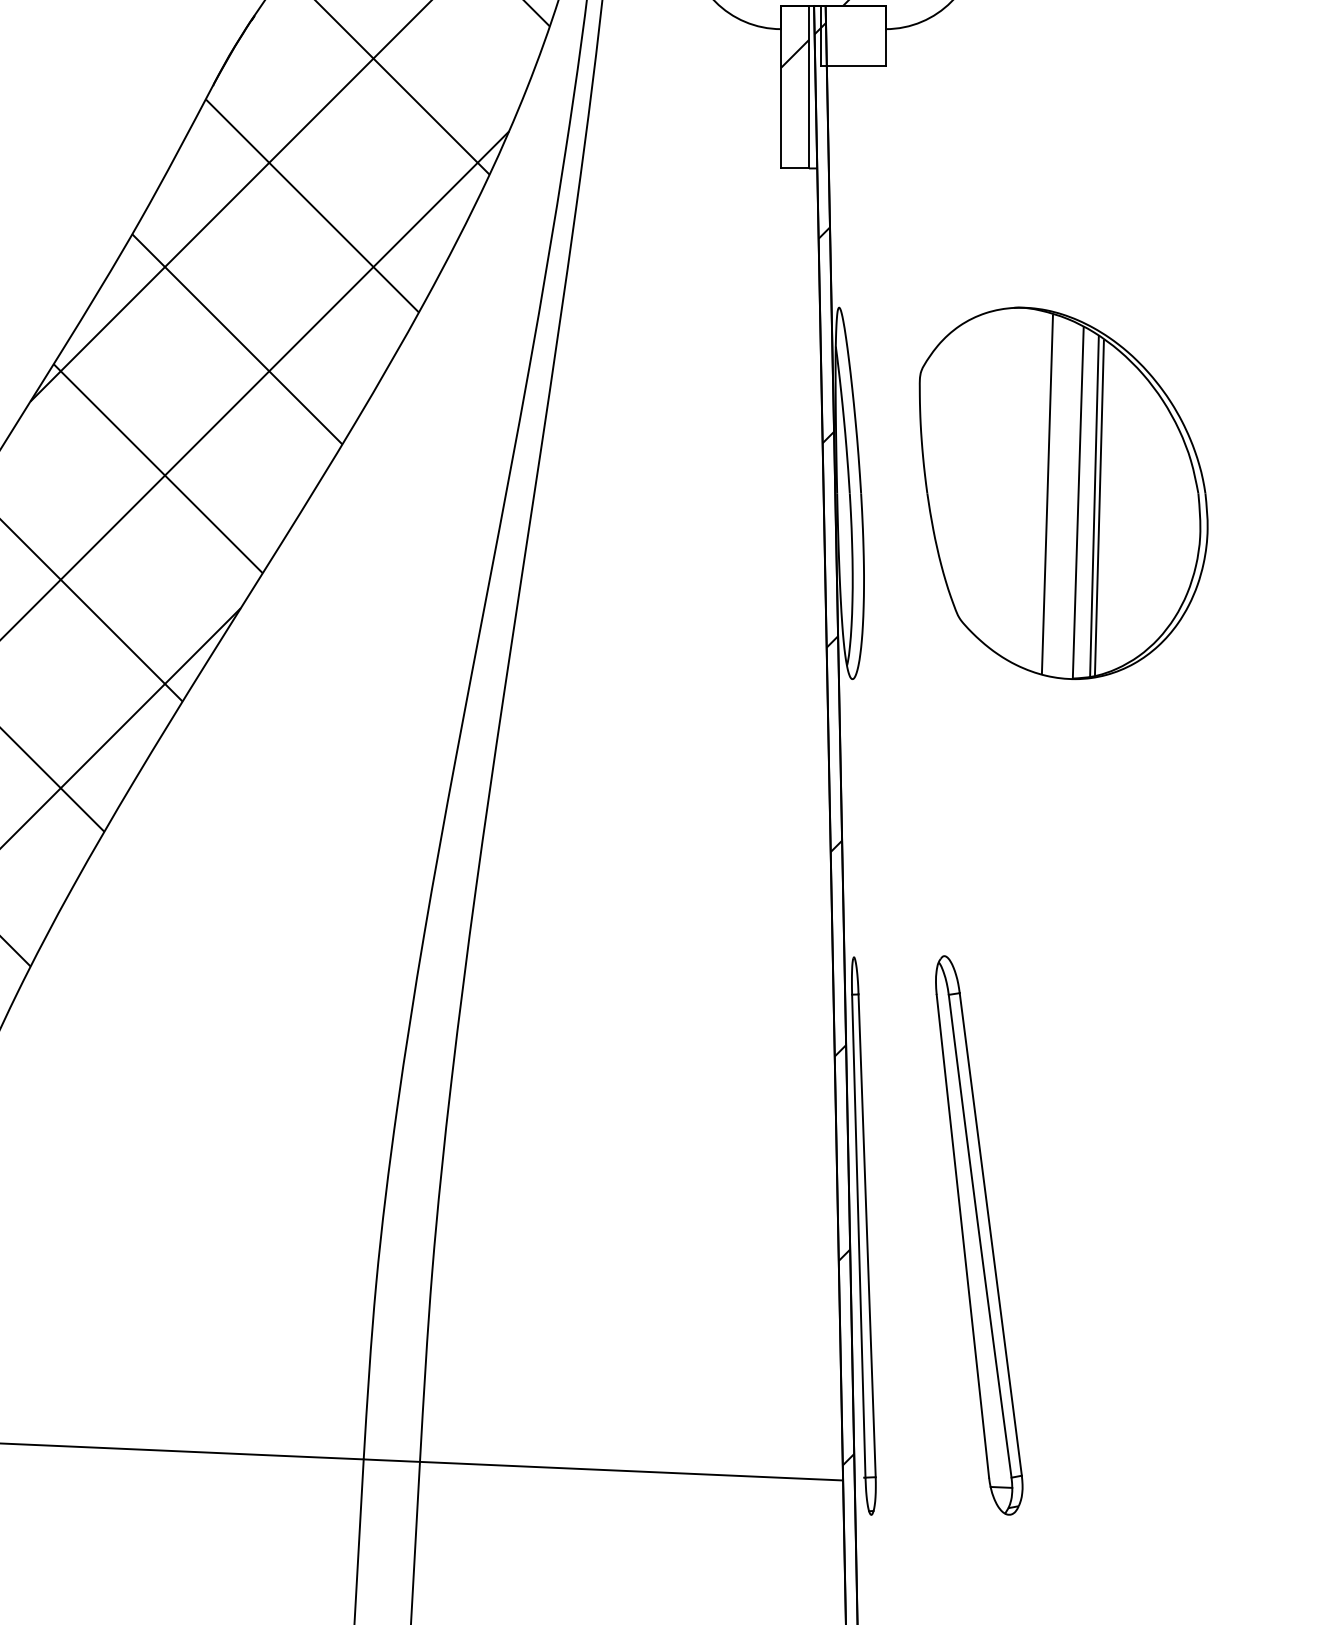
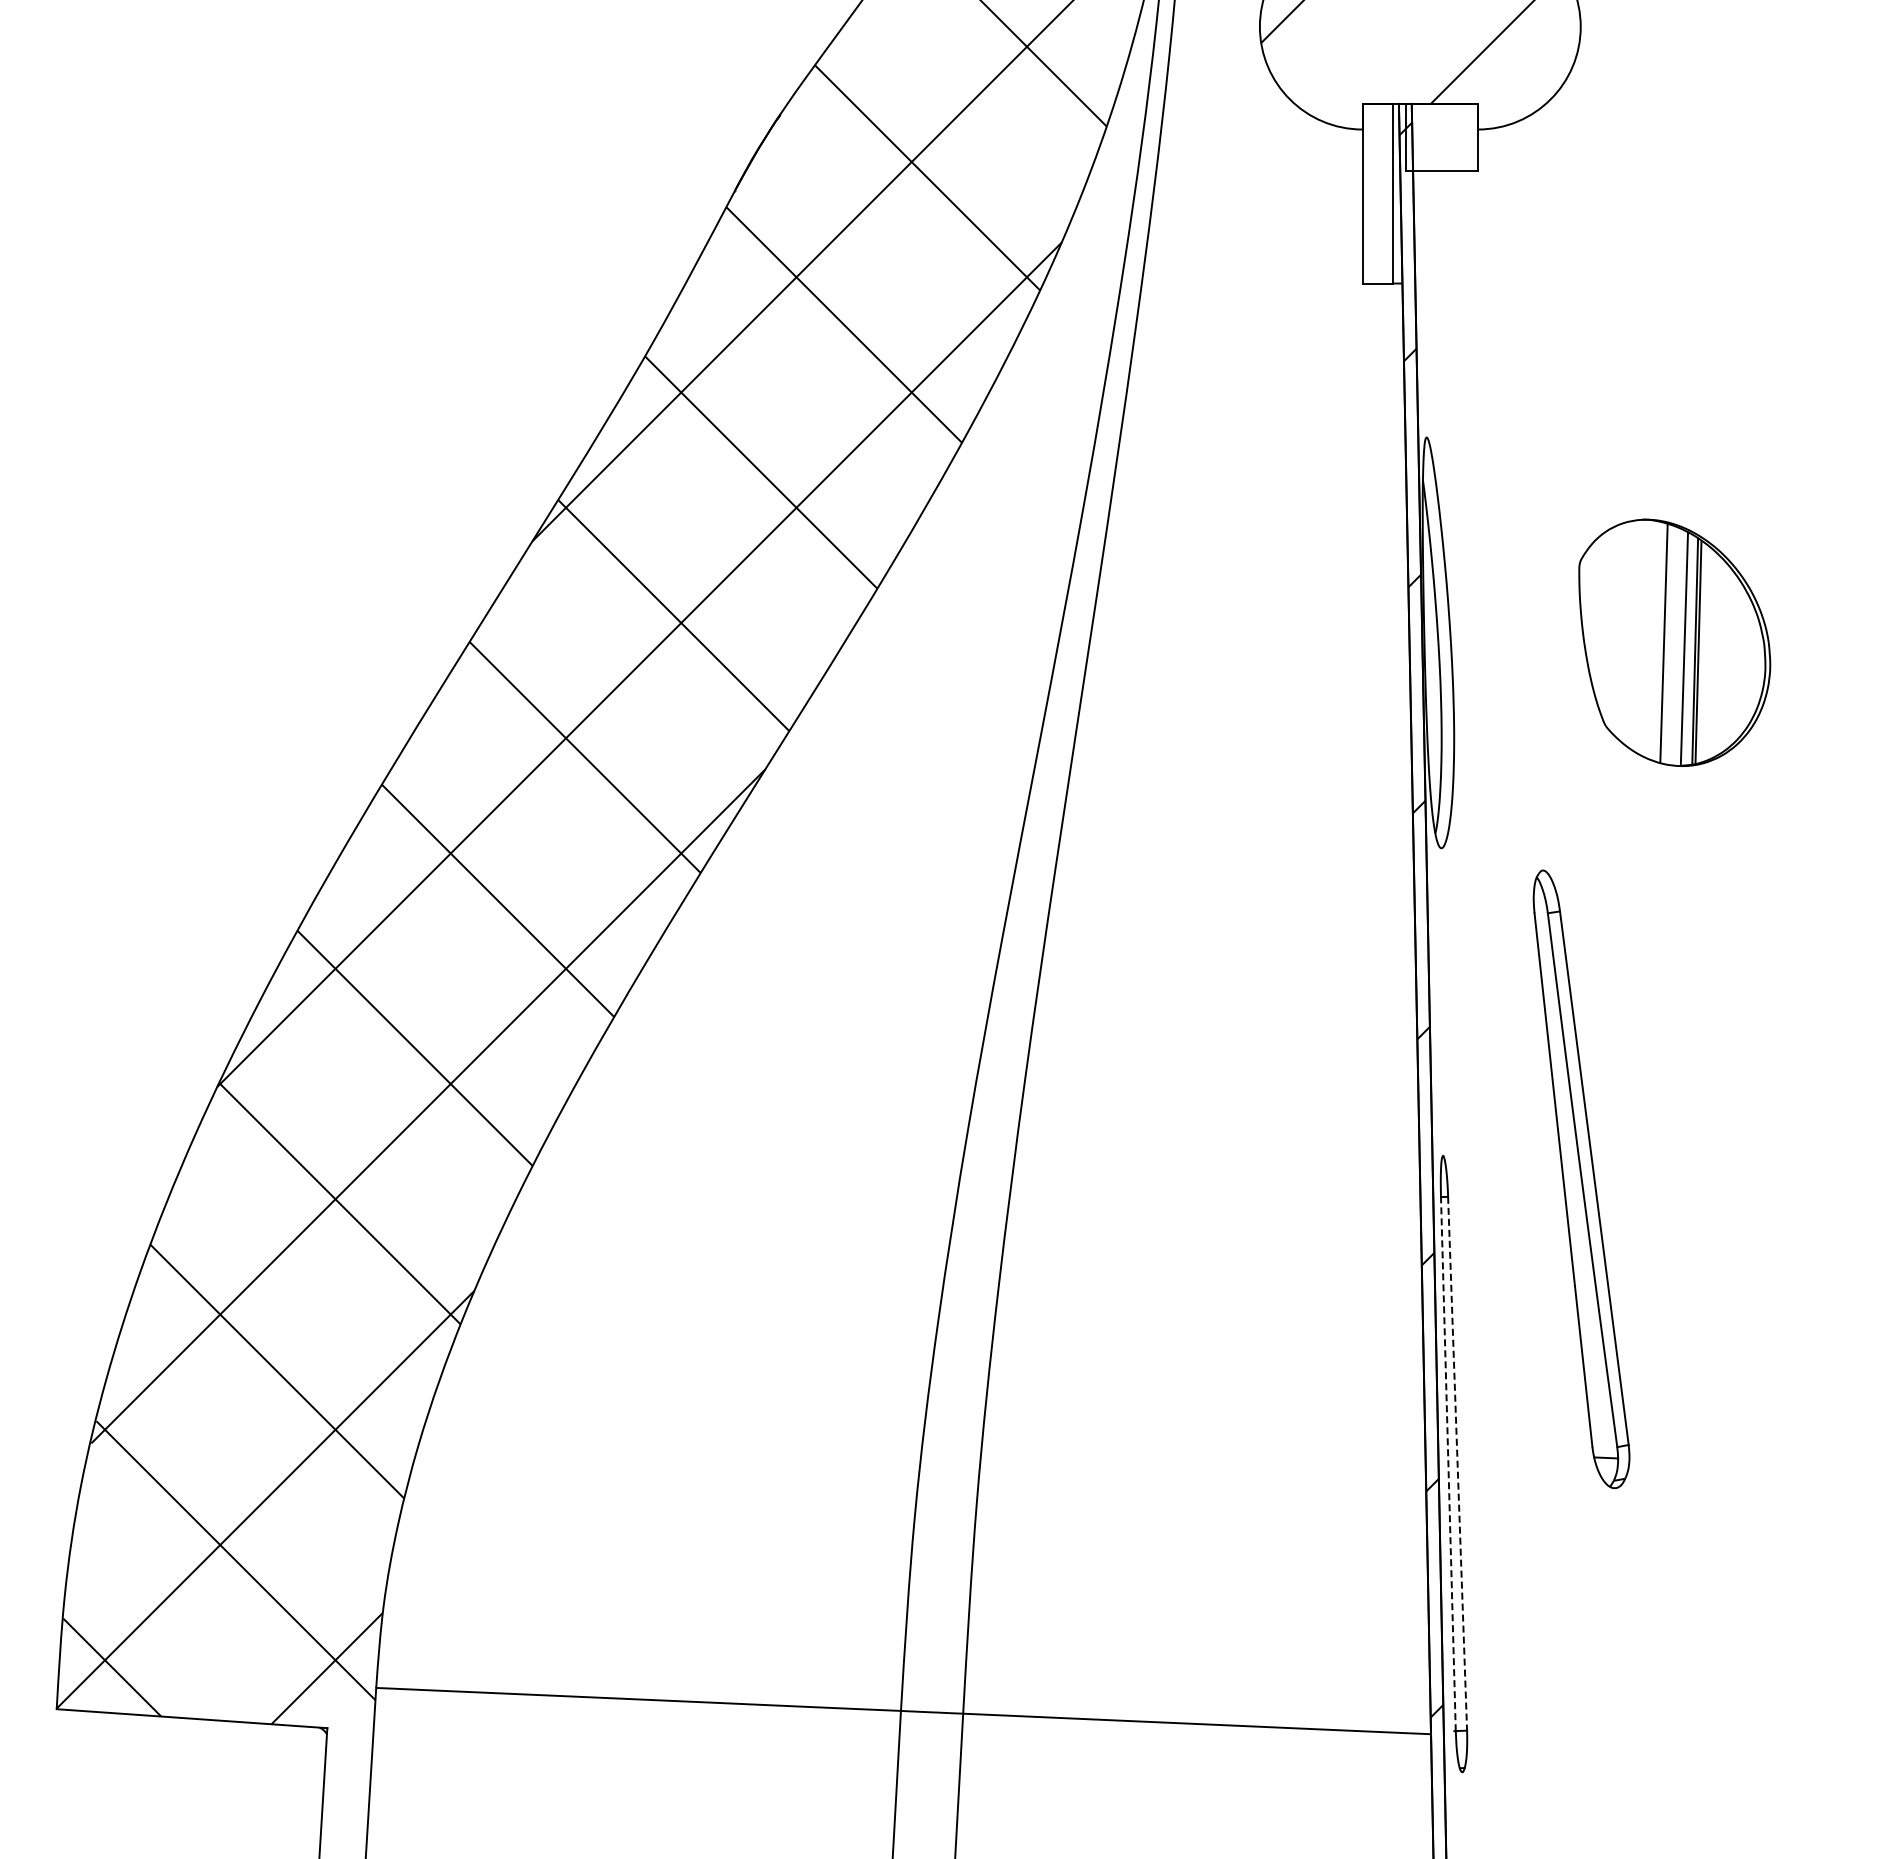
hatch: (794, 53) -> (1377, 156), removed
part: (1063, 493) -> (1674, 642), size x0.6
part: (979, 1234) -> (1581, 1178), moved
line: (858, 1235) -> (1448, 1463), solid -> dashed
line: (867, 1236) -> (1457, 1464), solid -> dashed

